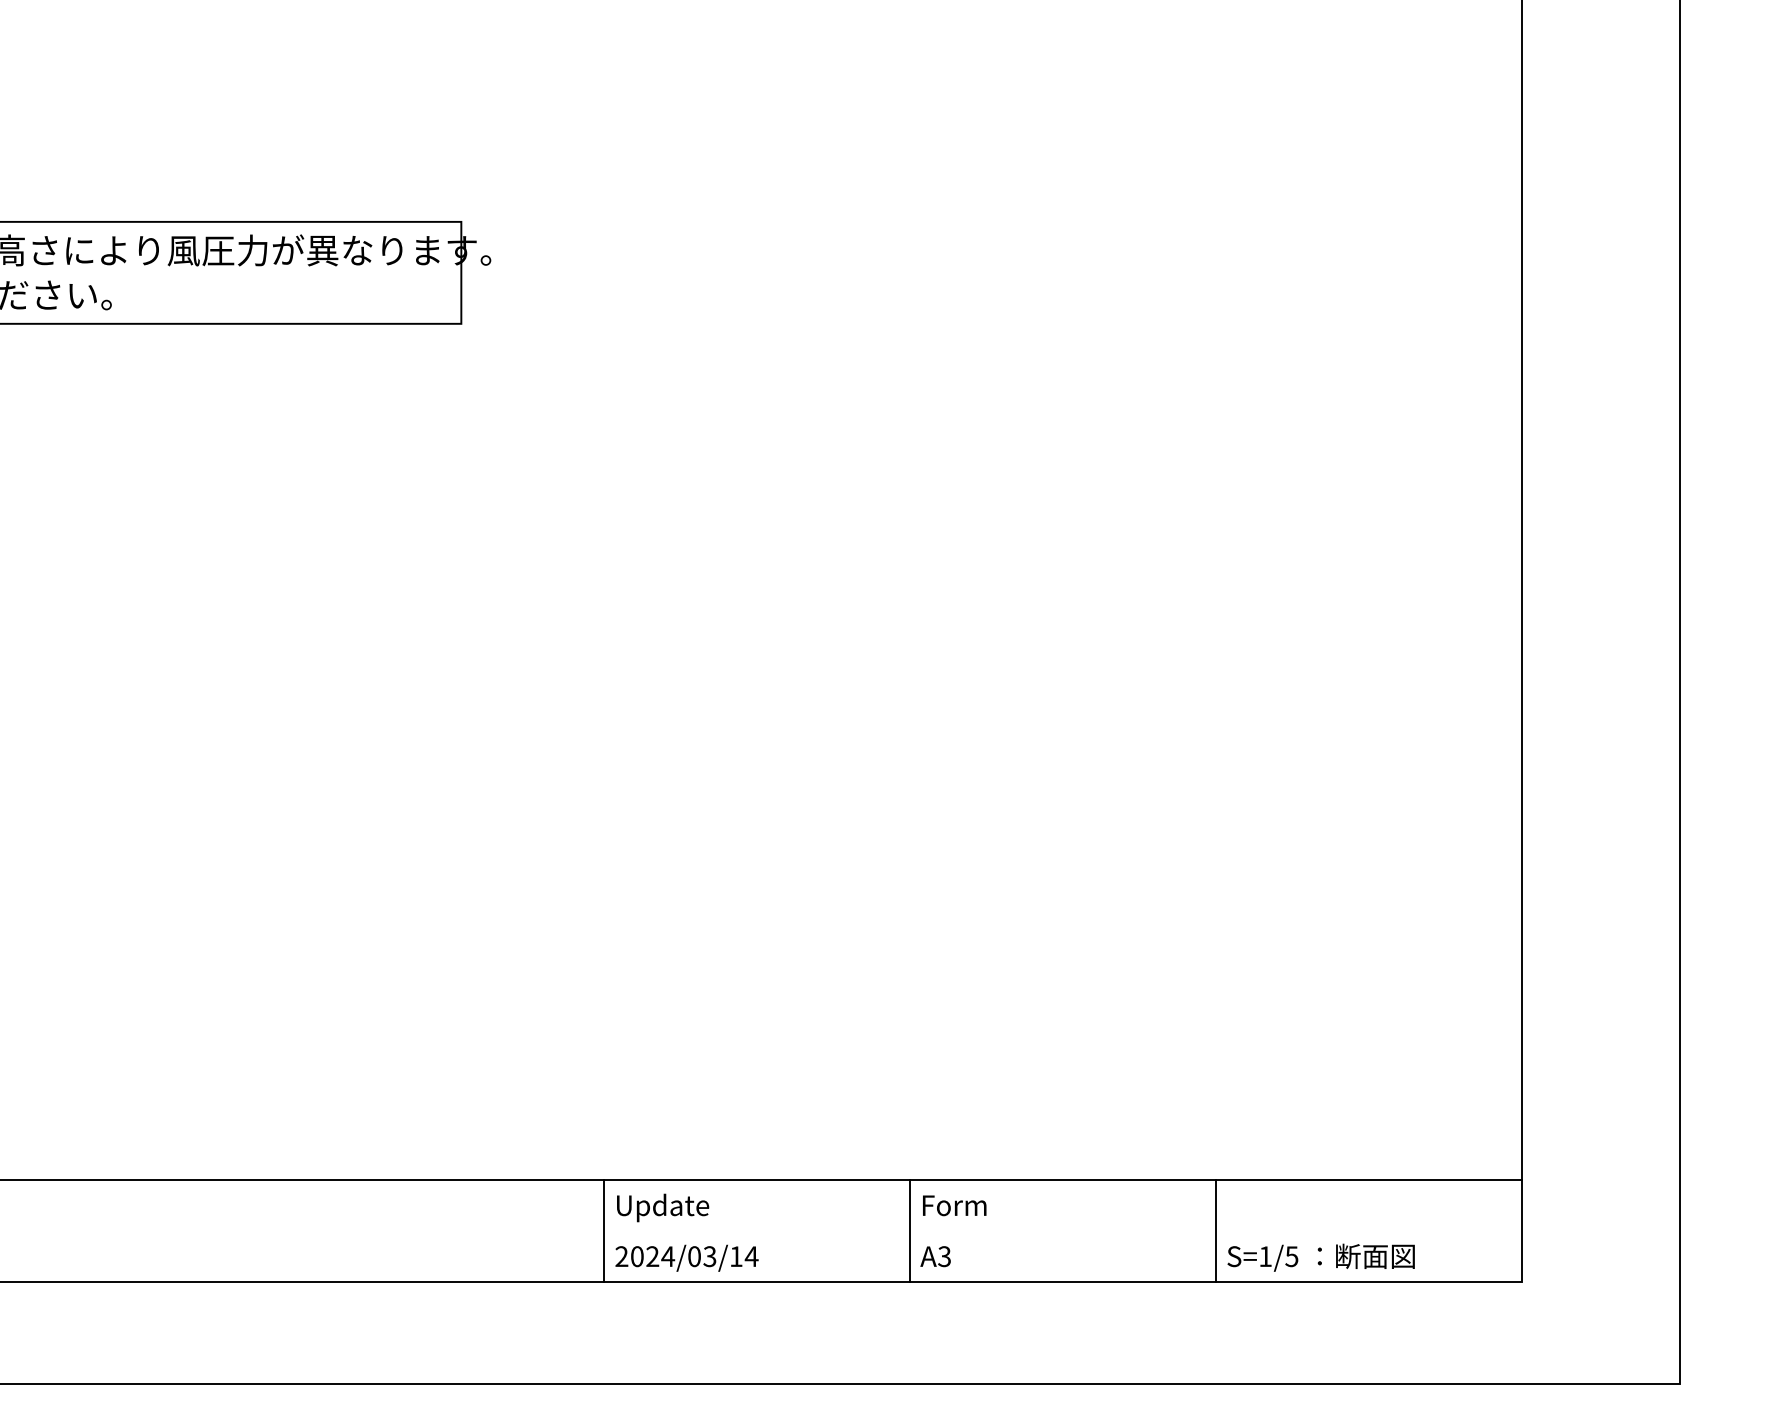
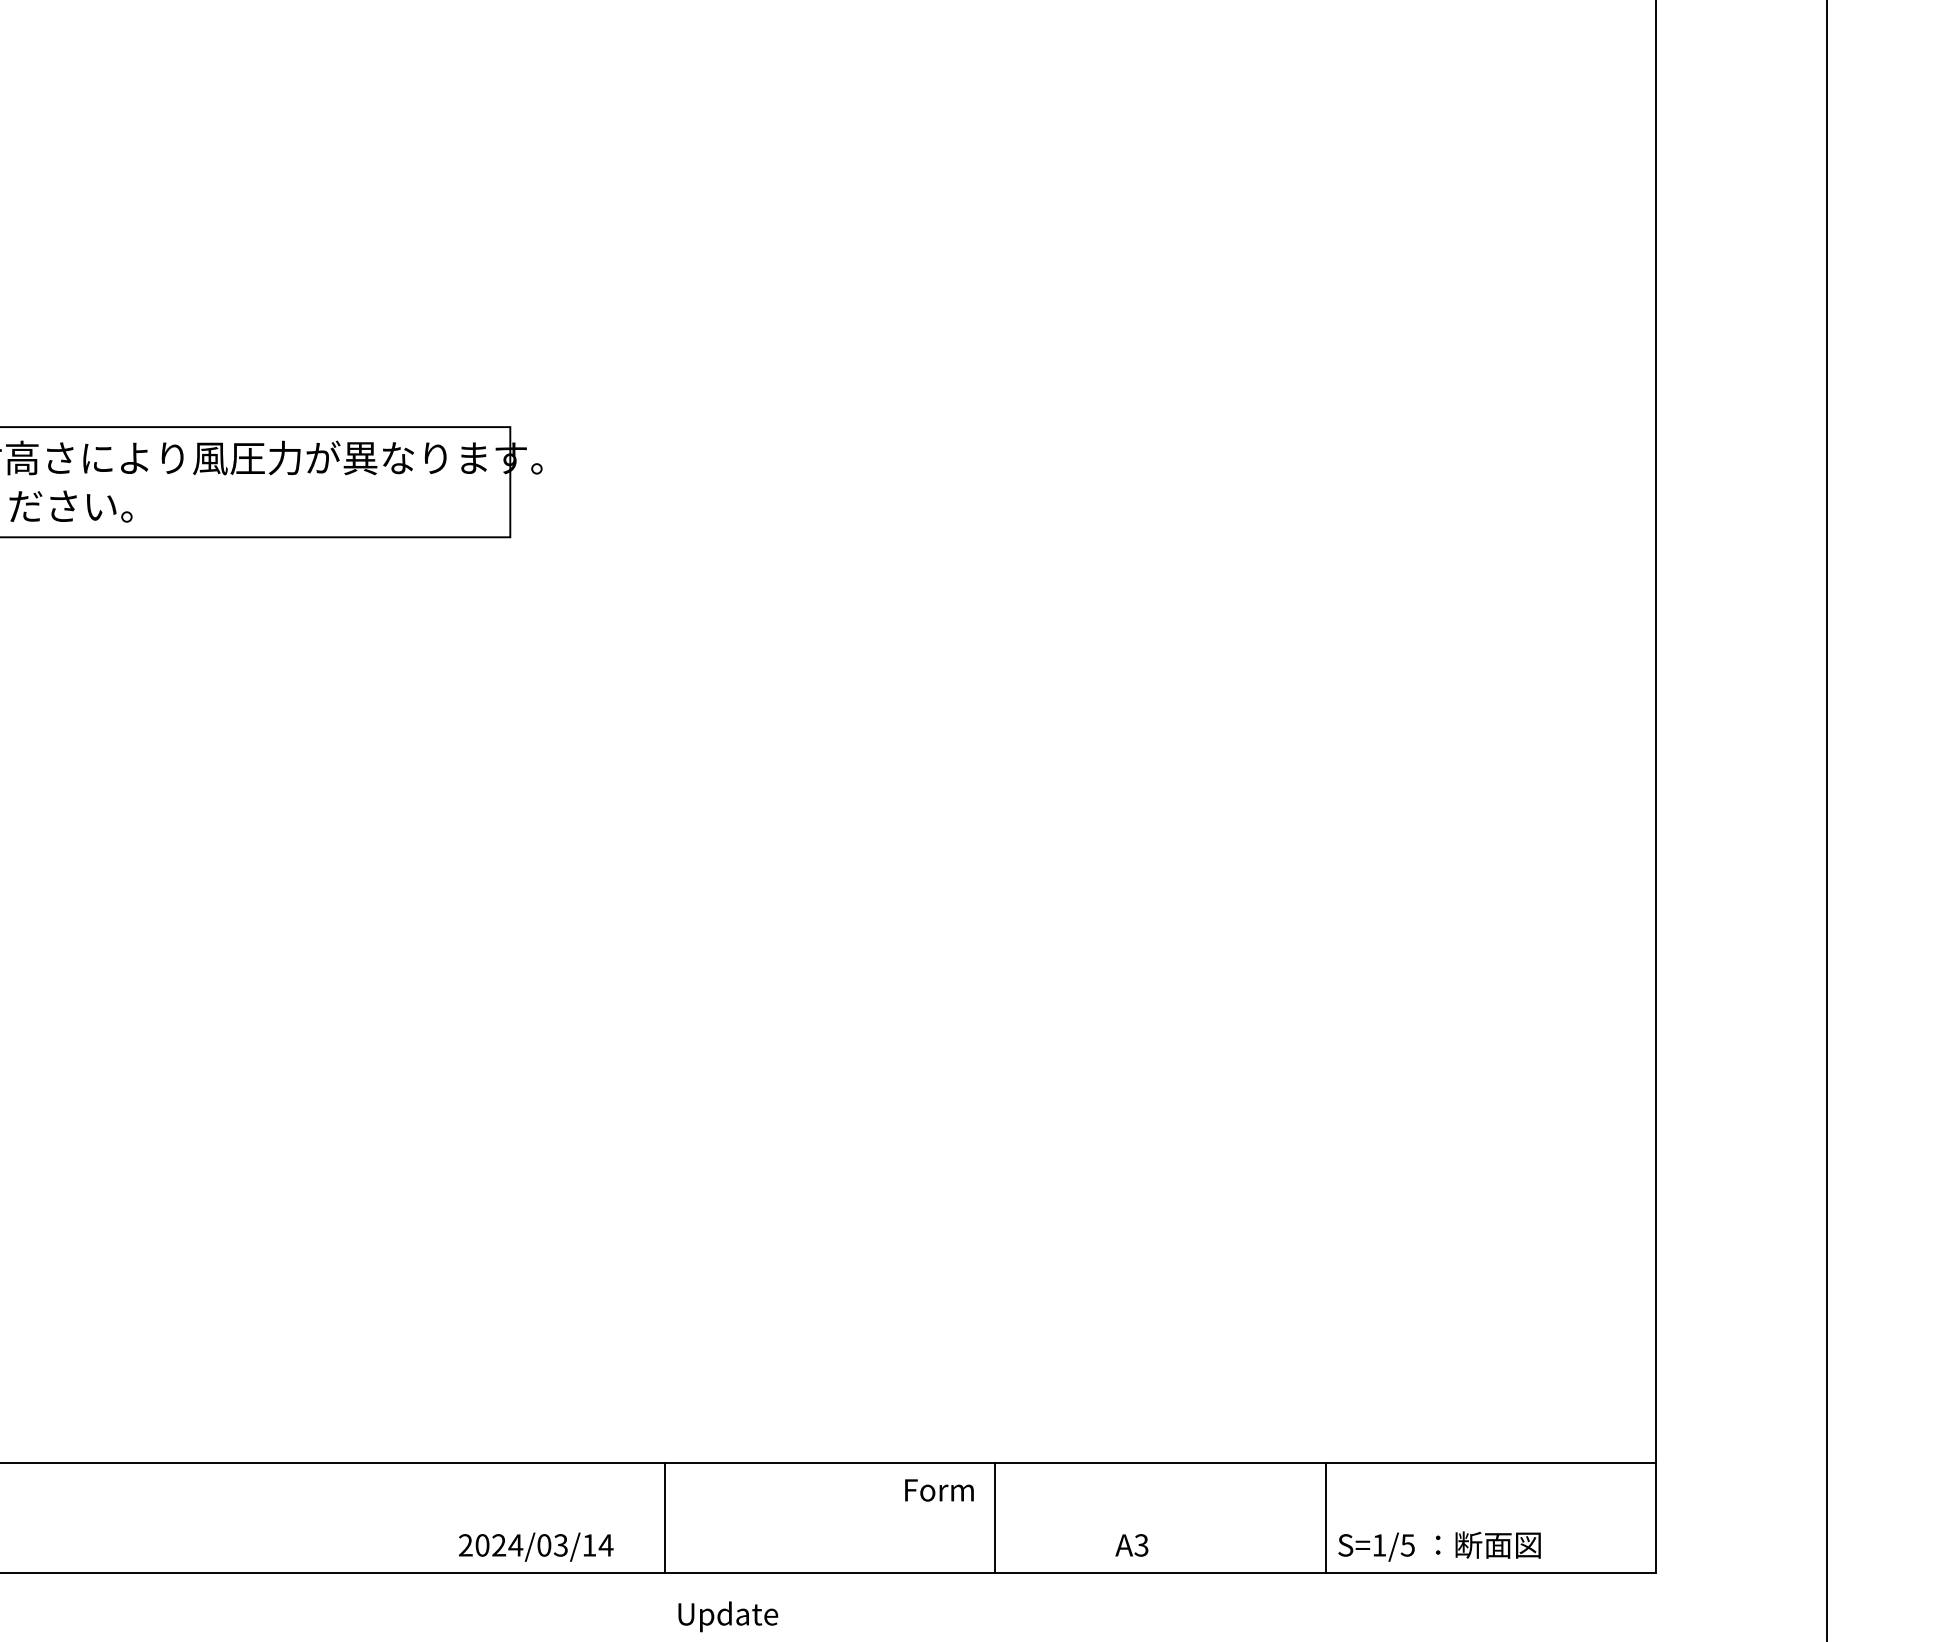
text: (954, 1205) -> (939, 1490), moved
text: (663, 1207) -> (728, 1616), moved
text: (935, 1256) -> (1131, 1545), moved
text: (687, 1257) -> (536, 1546), moved

